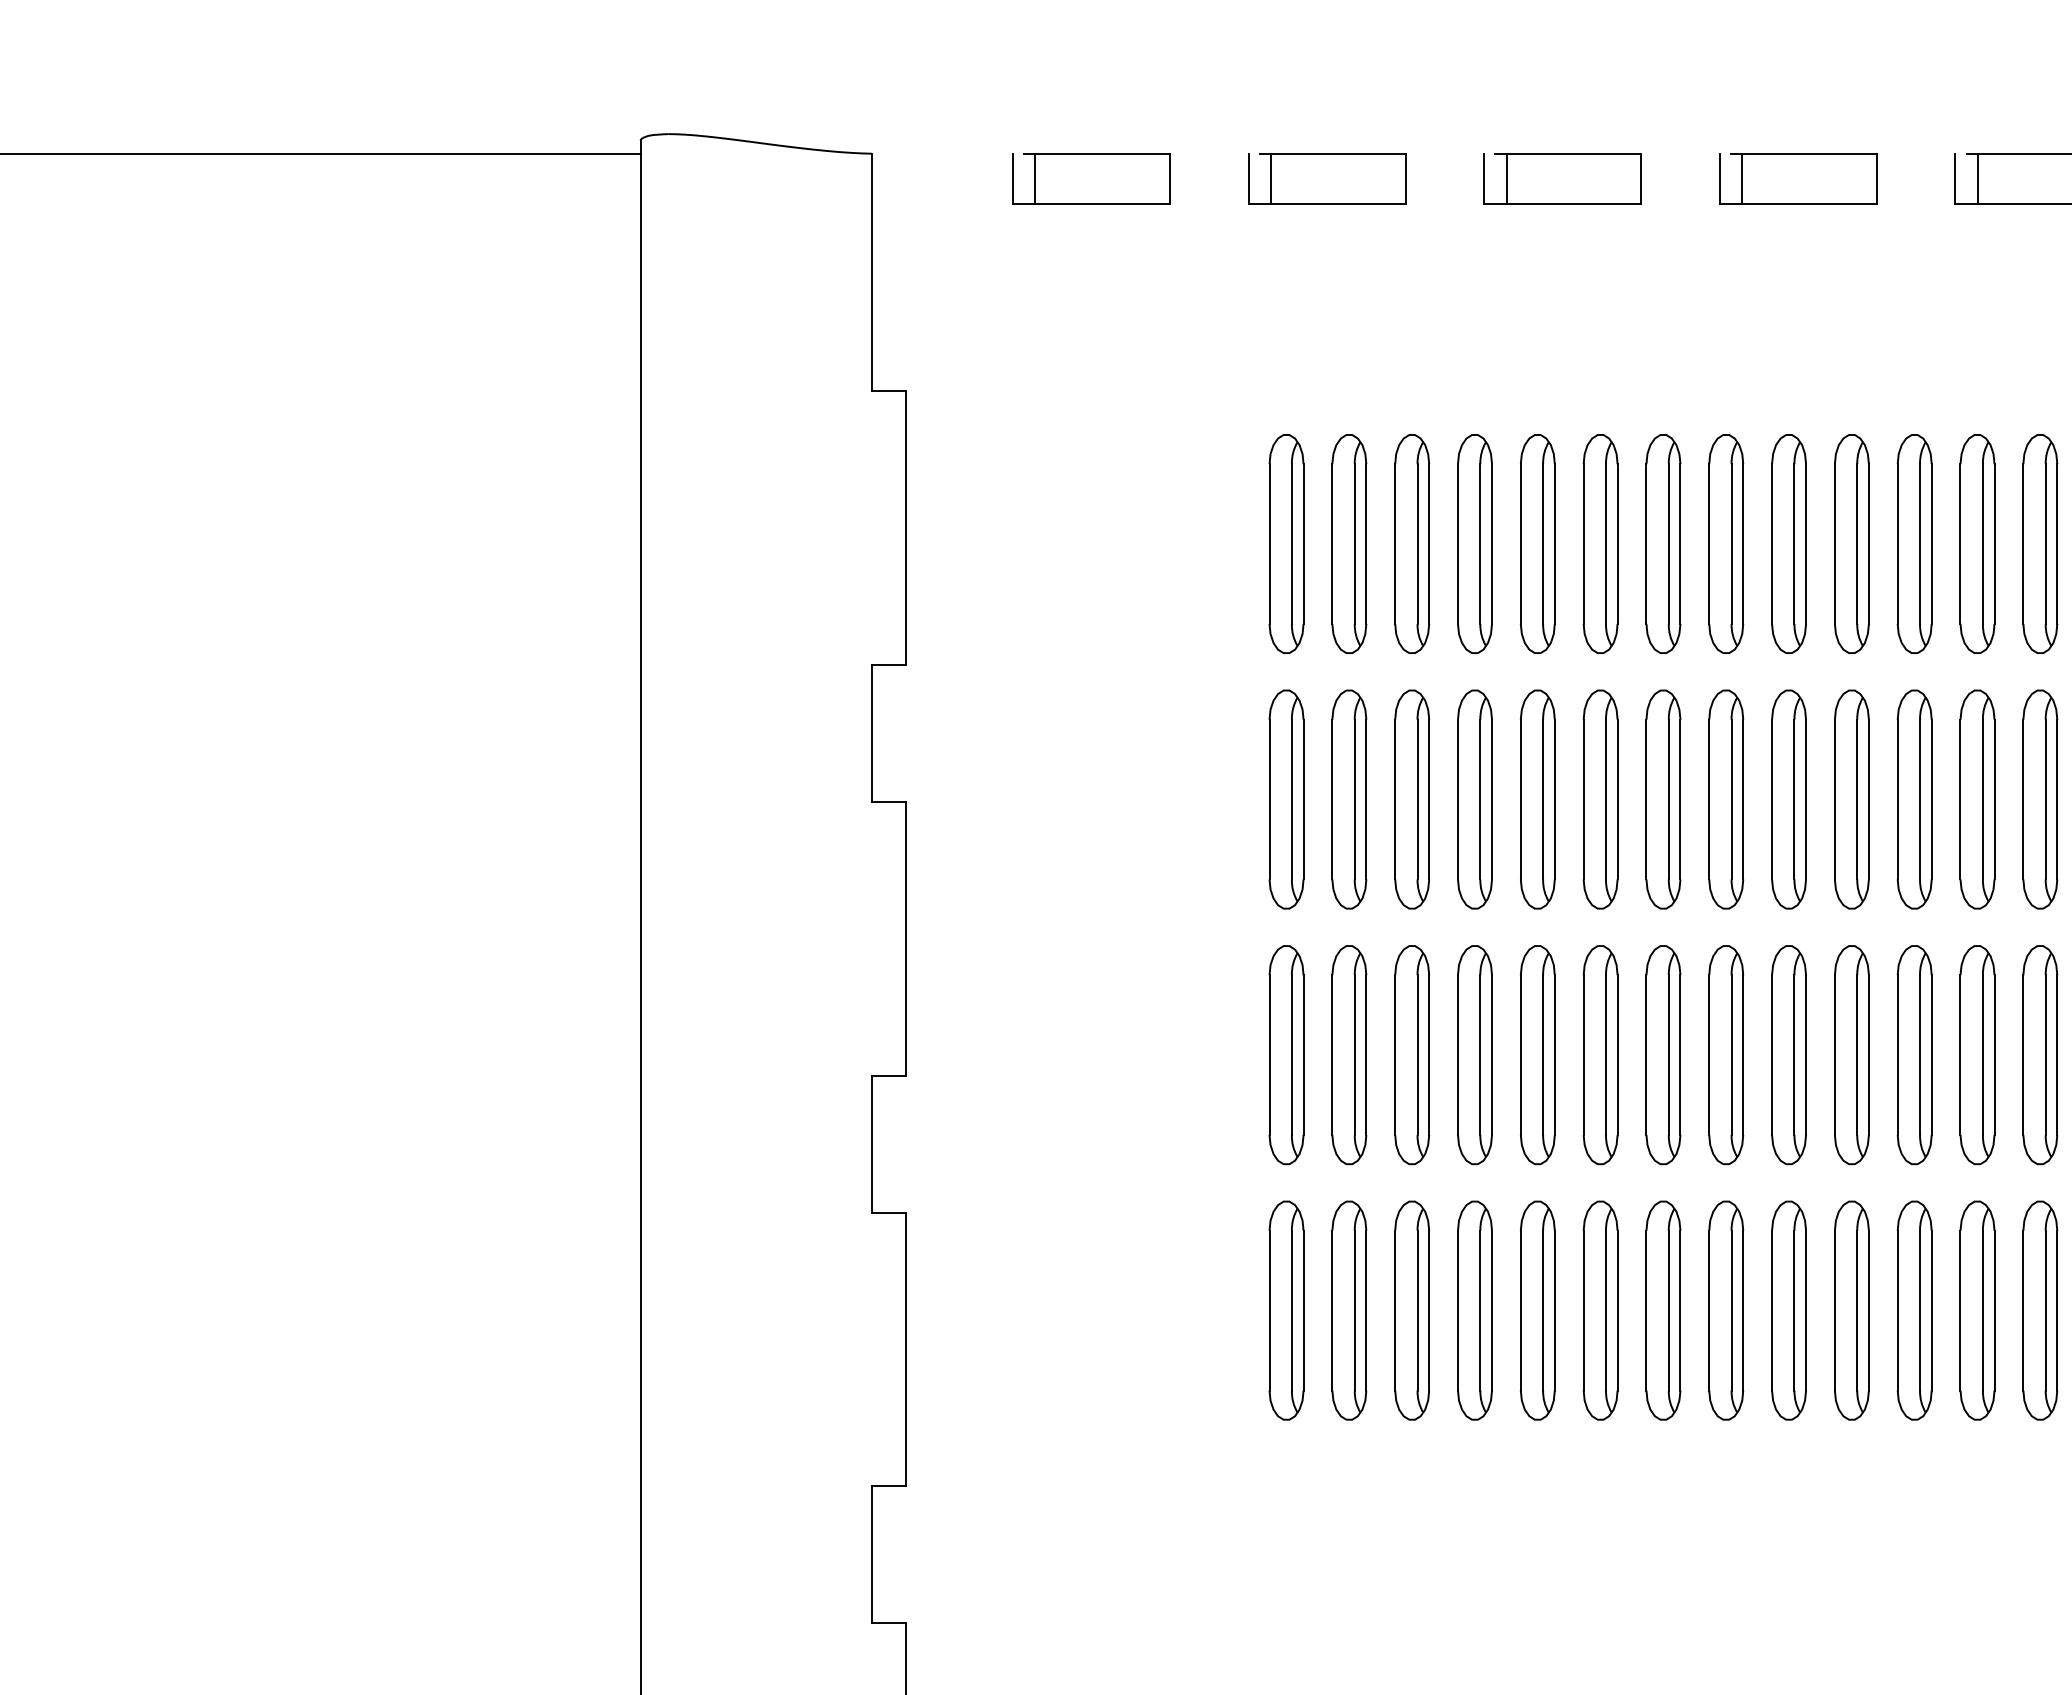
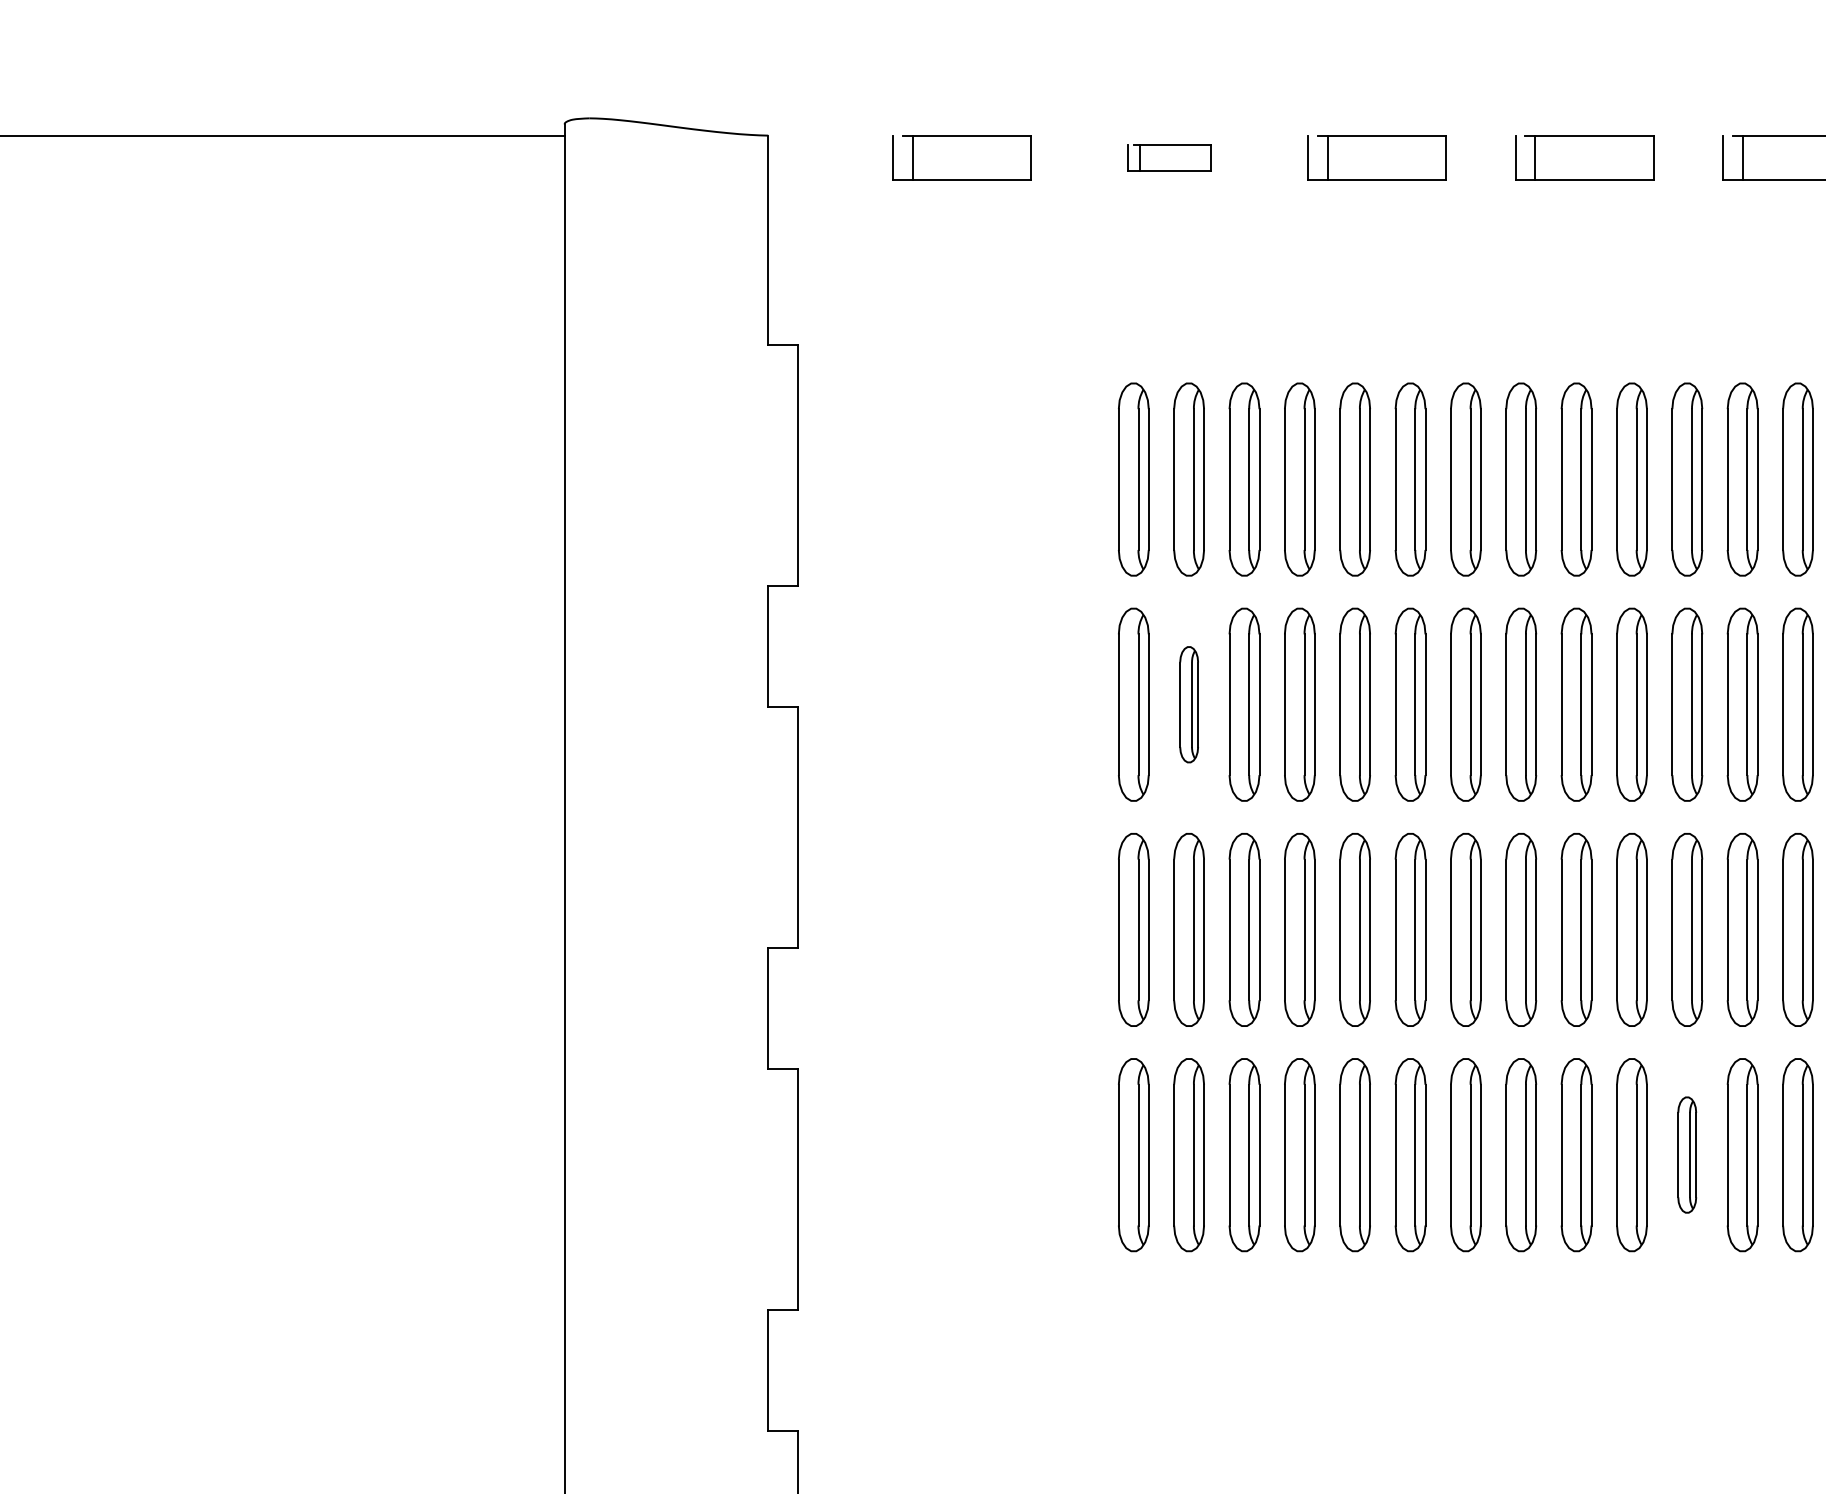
part: (1327, 178) -> (1169, 157), size x0.6
part: (1349, 799) -> (1189, 704), size x0.6
part: (1914, 1310) -> (1687, 1154), size x0.6

